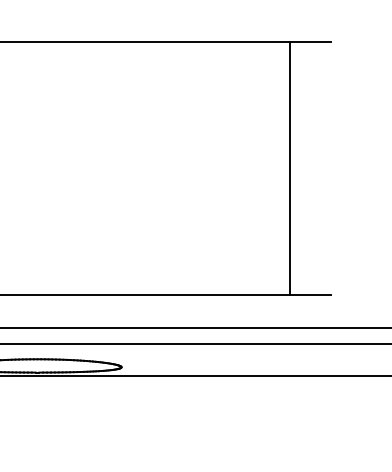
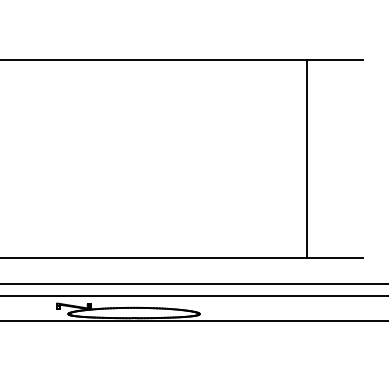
line: (290, 167) -> (307, 158), moved

